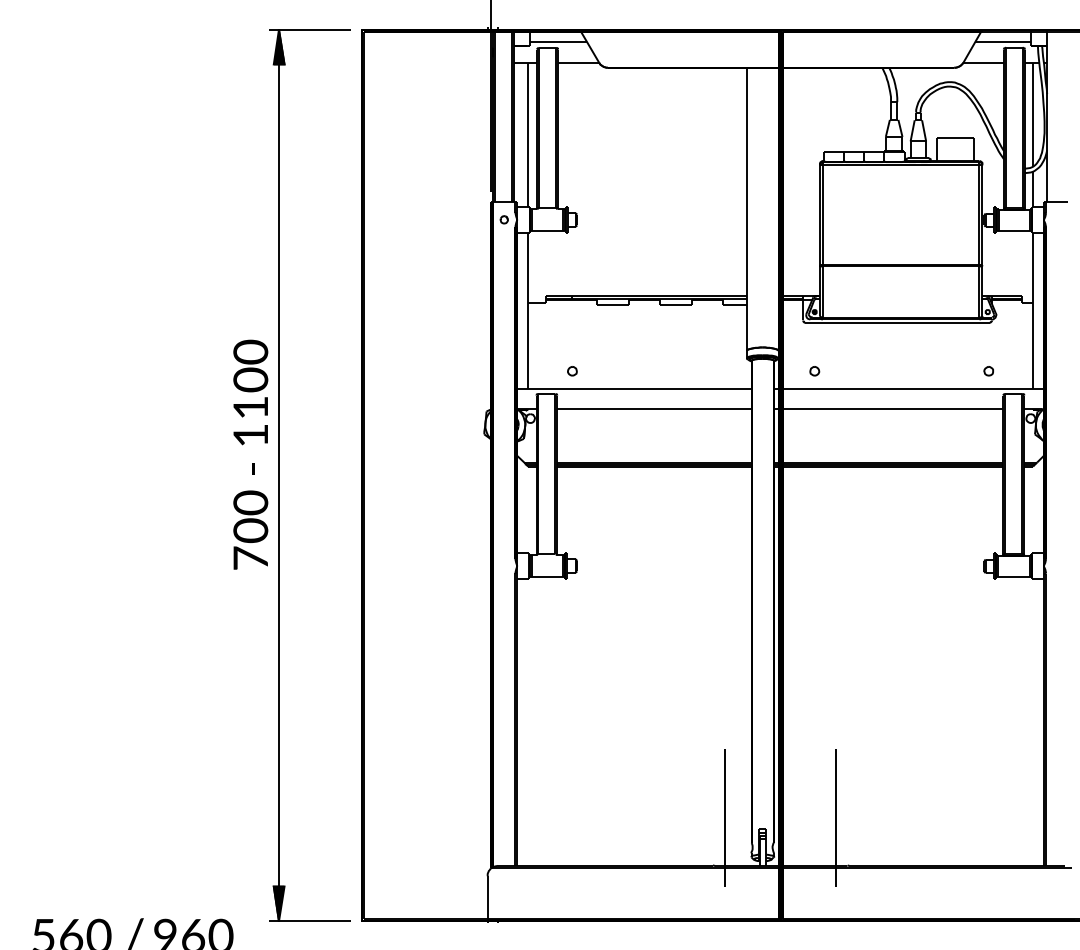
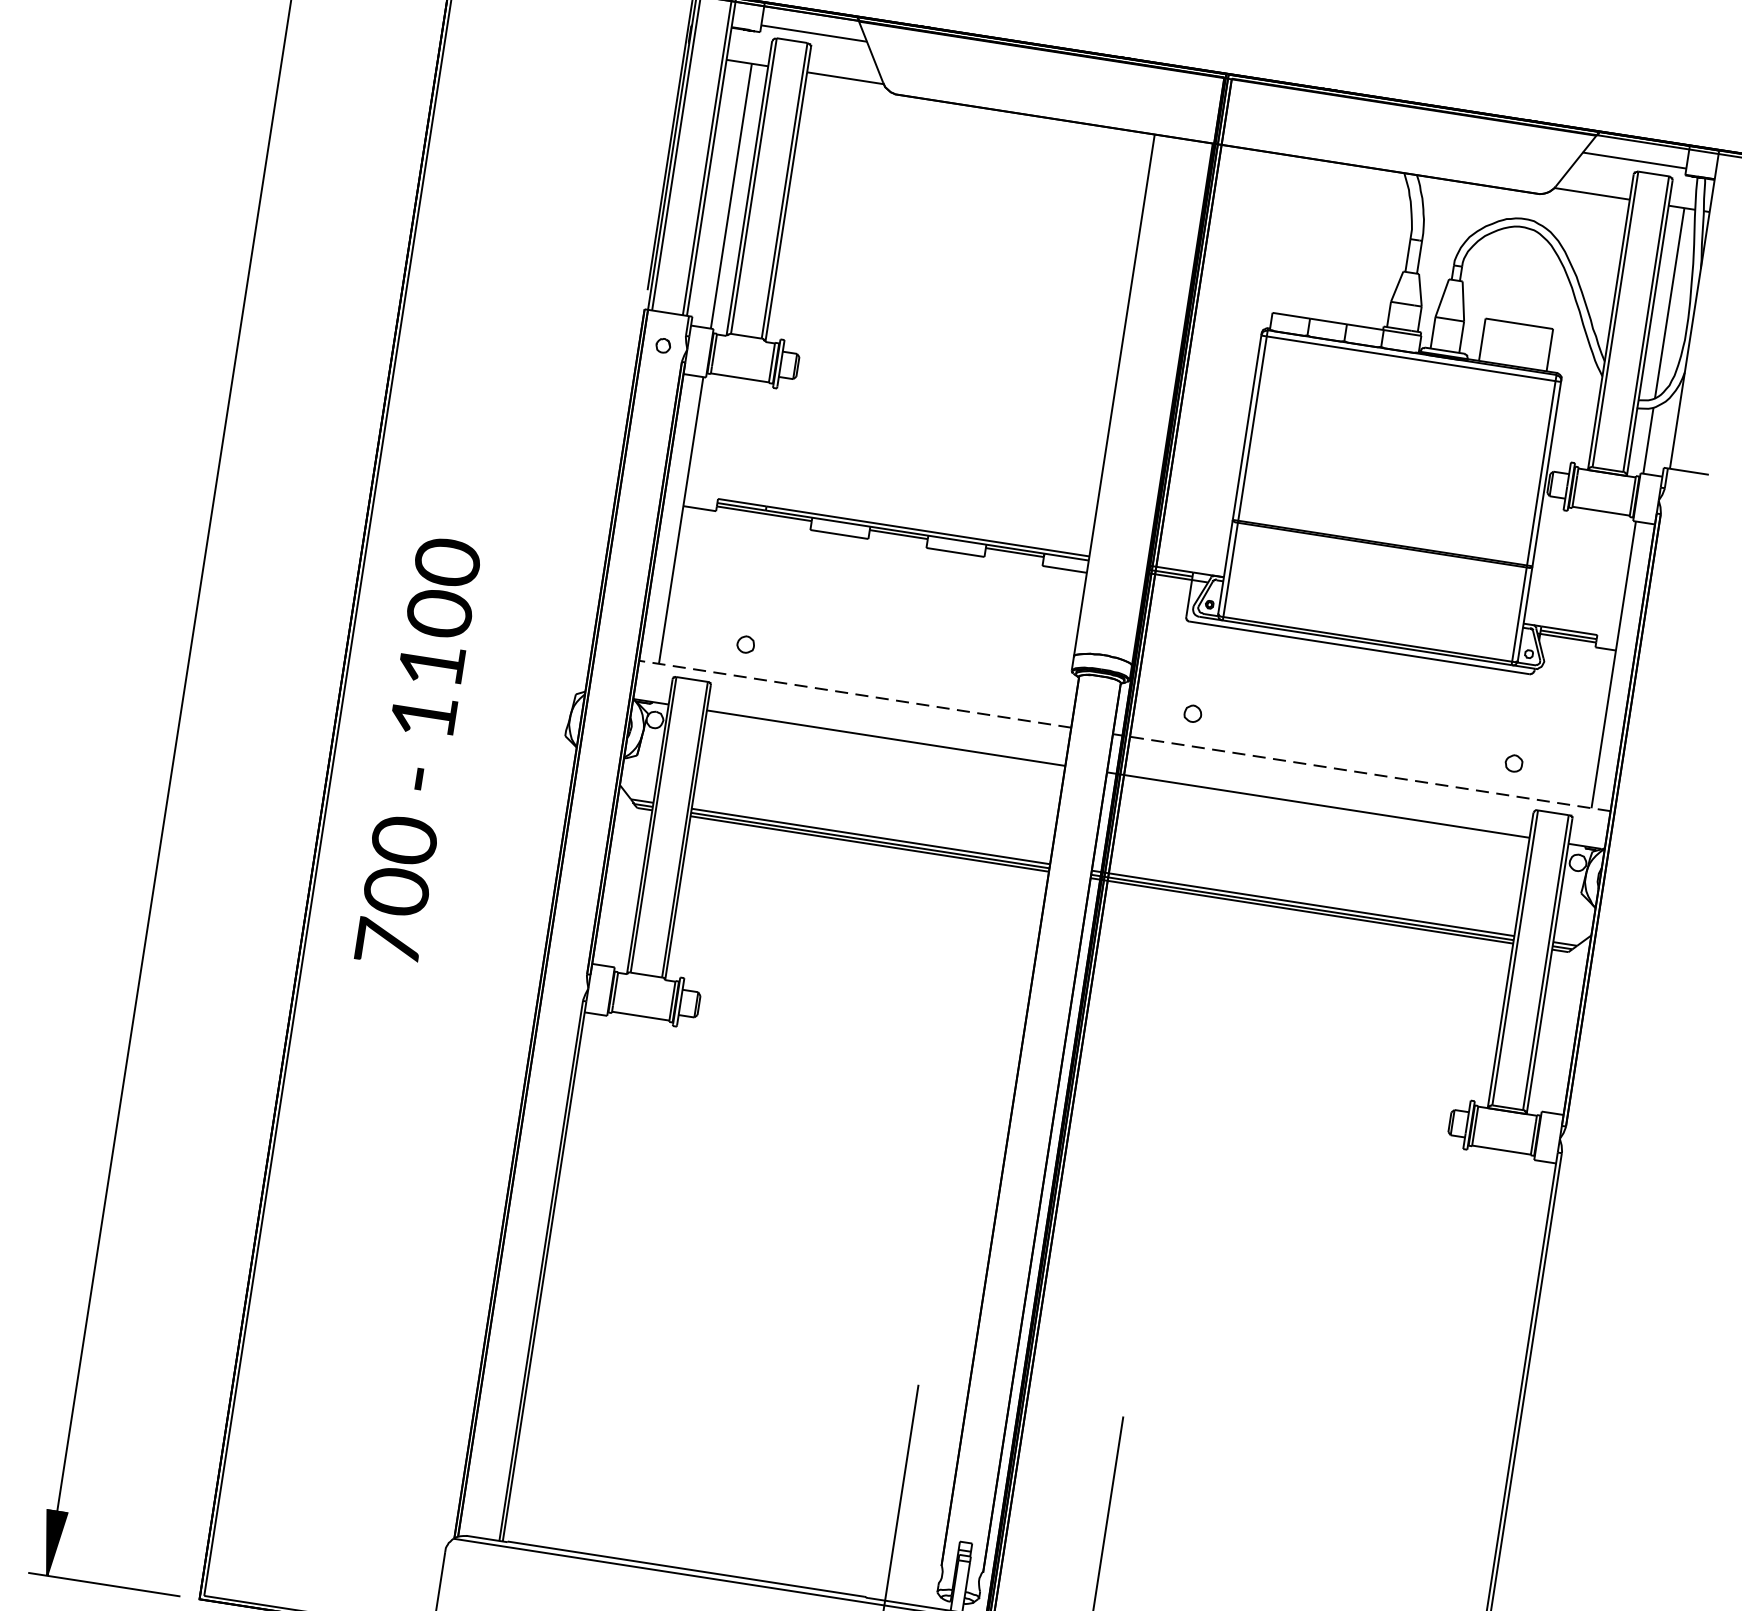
line: (633, 388) -> (853, 693), solid -> dashed
line: (908, 388) -> (1360, 772), solid -> dashed
text: (250, 454) -> (417, 751), moved

